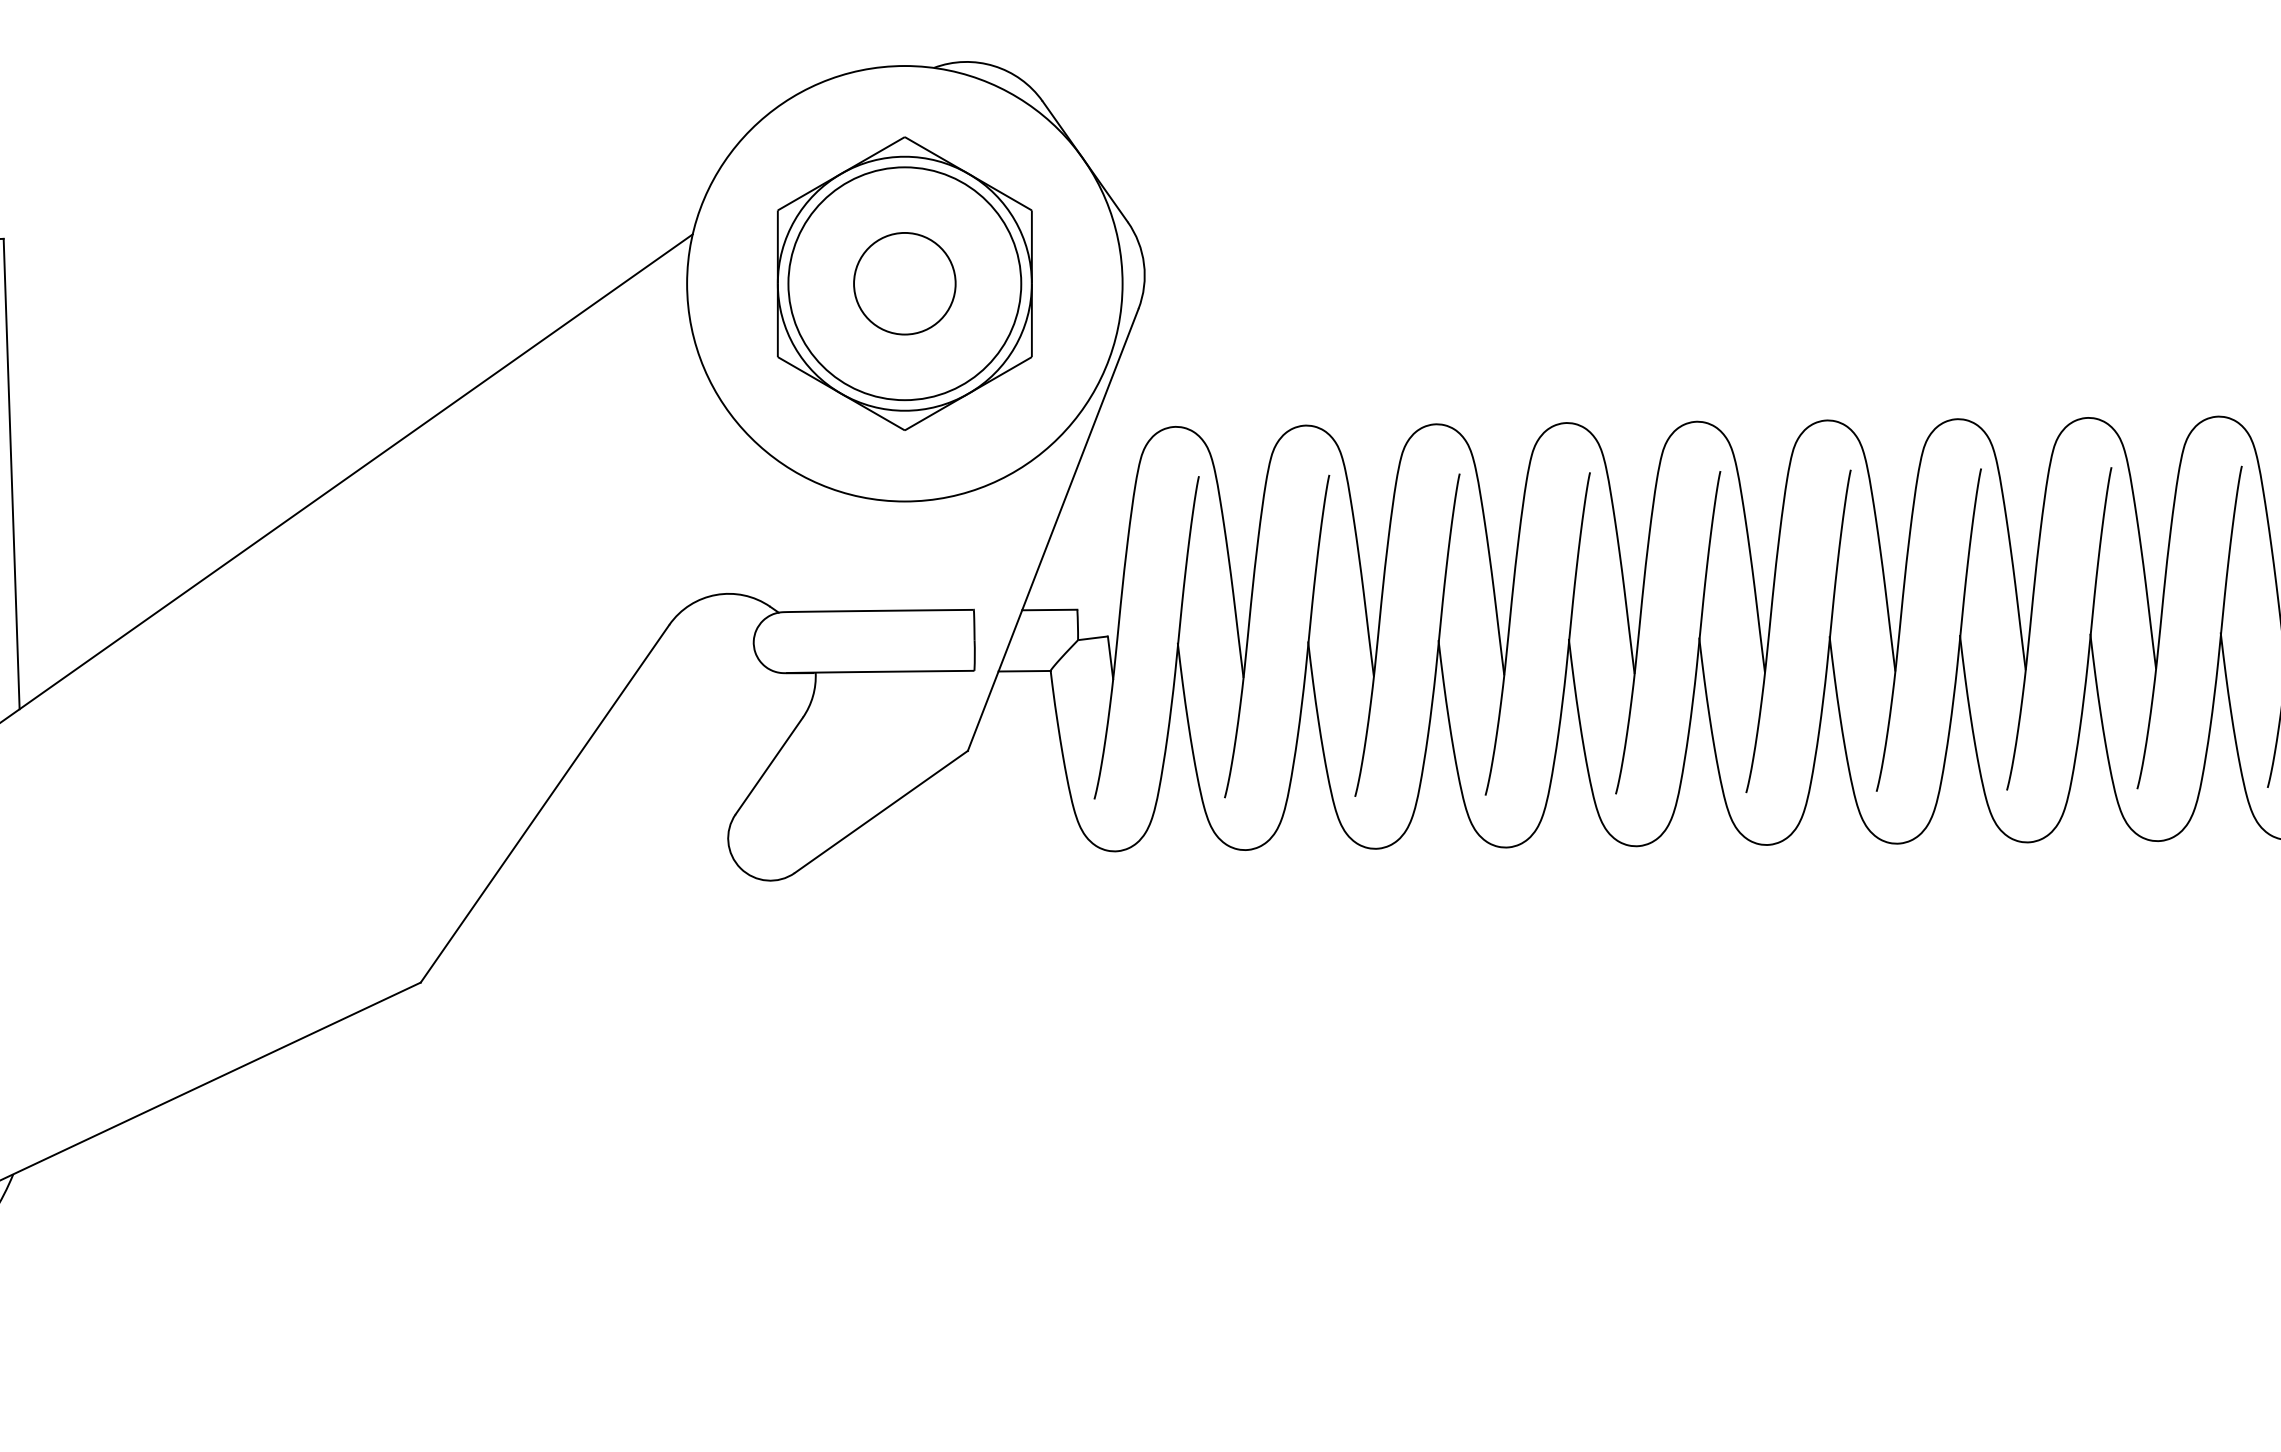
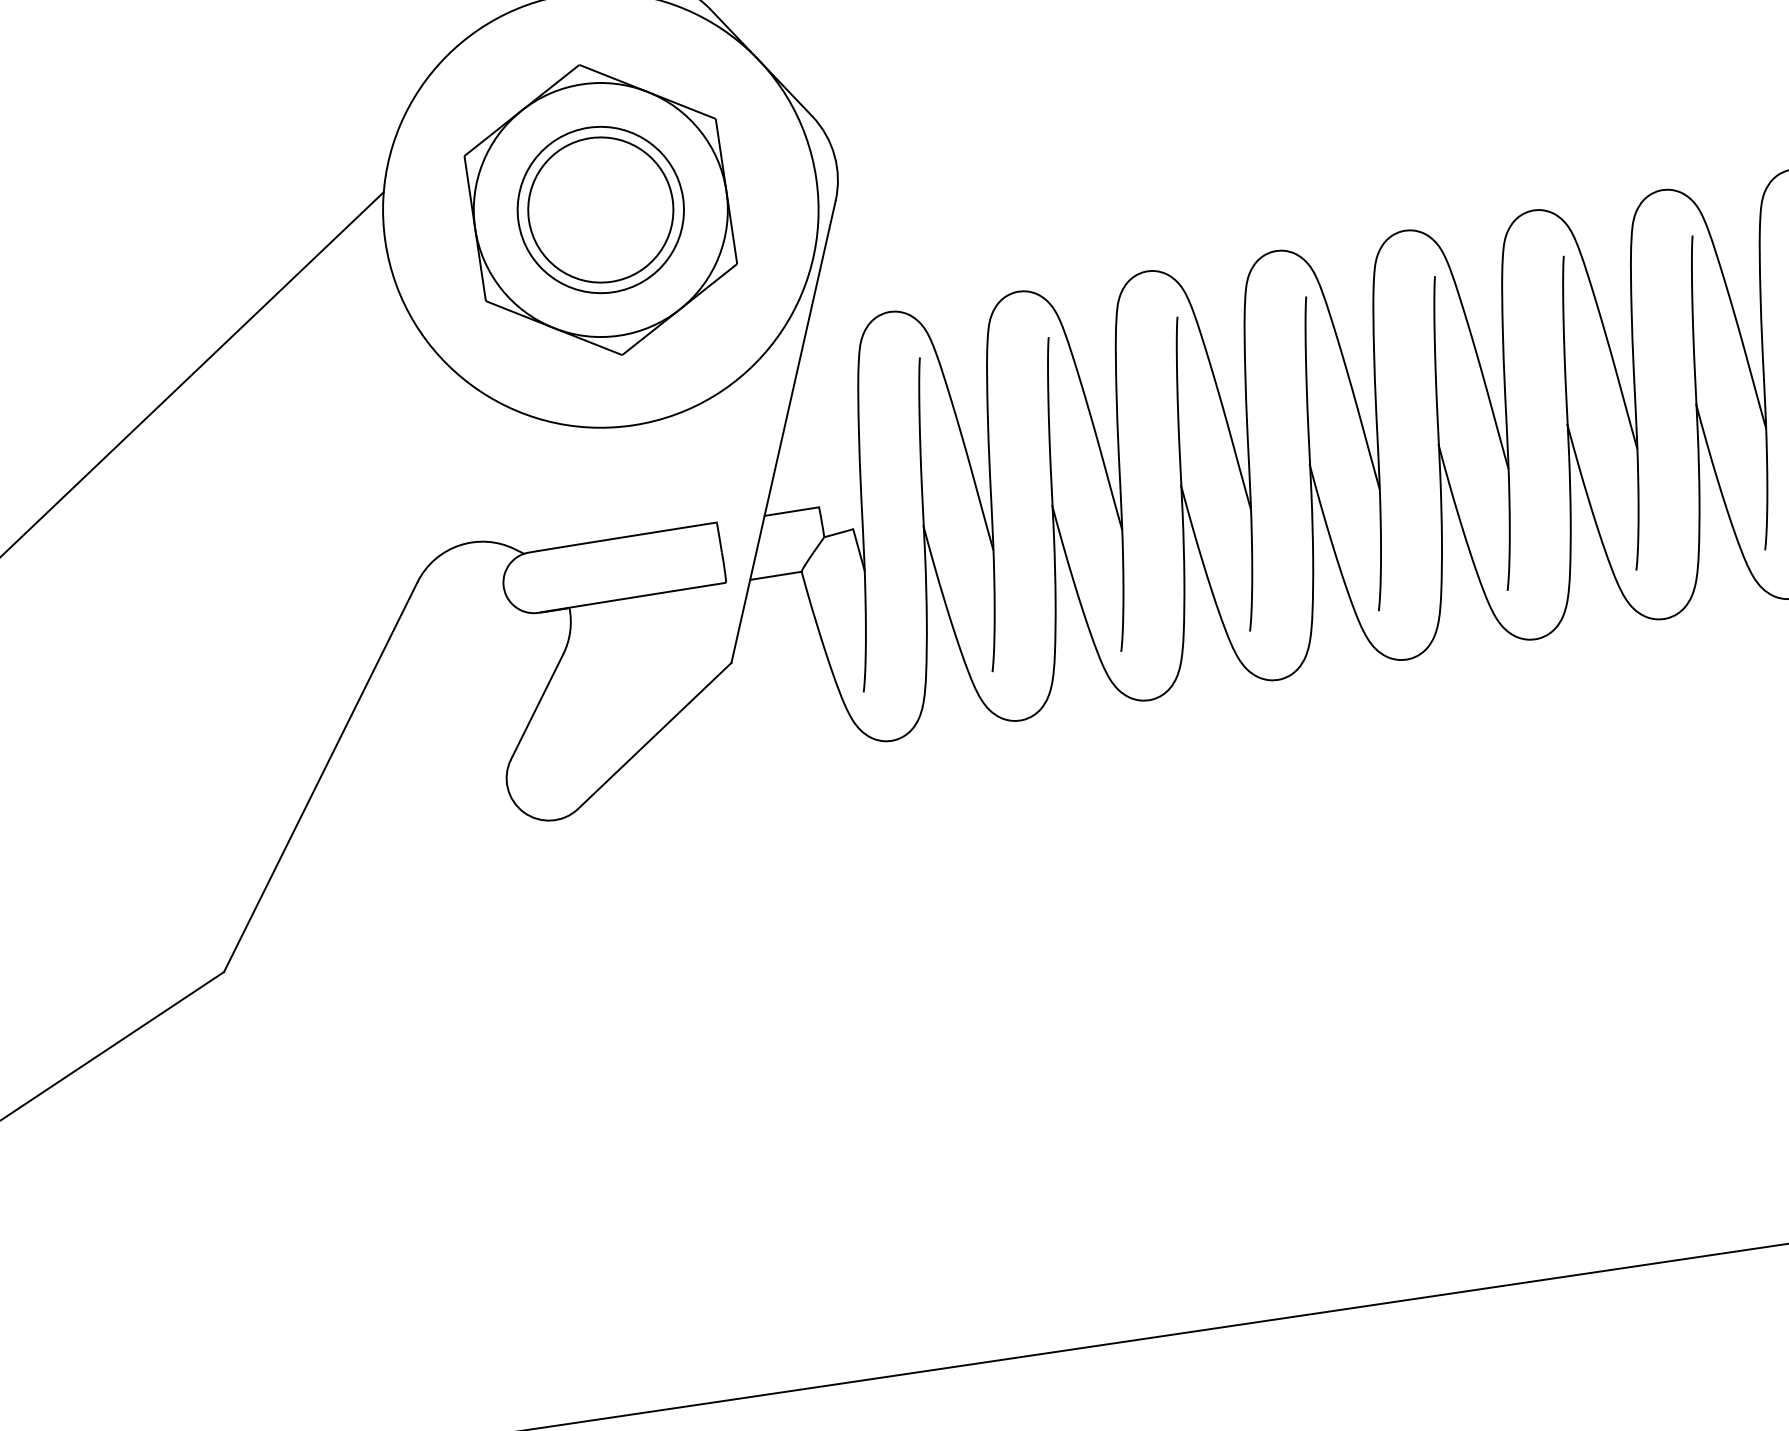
circle: (904, 283) -> (600, 209), size x0.71
circle: (904, 283) -> (600, 209), size x1.43

